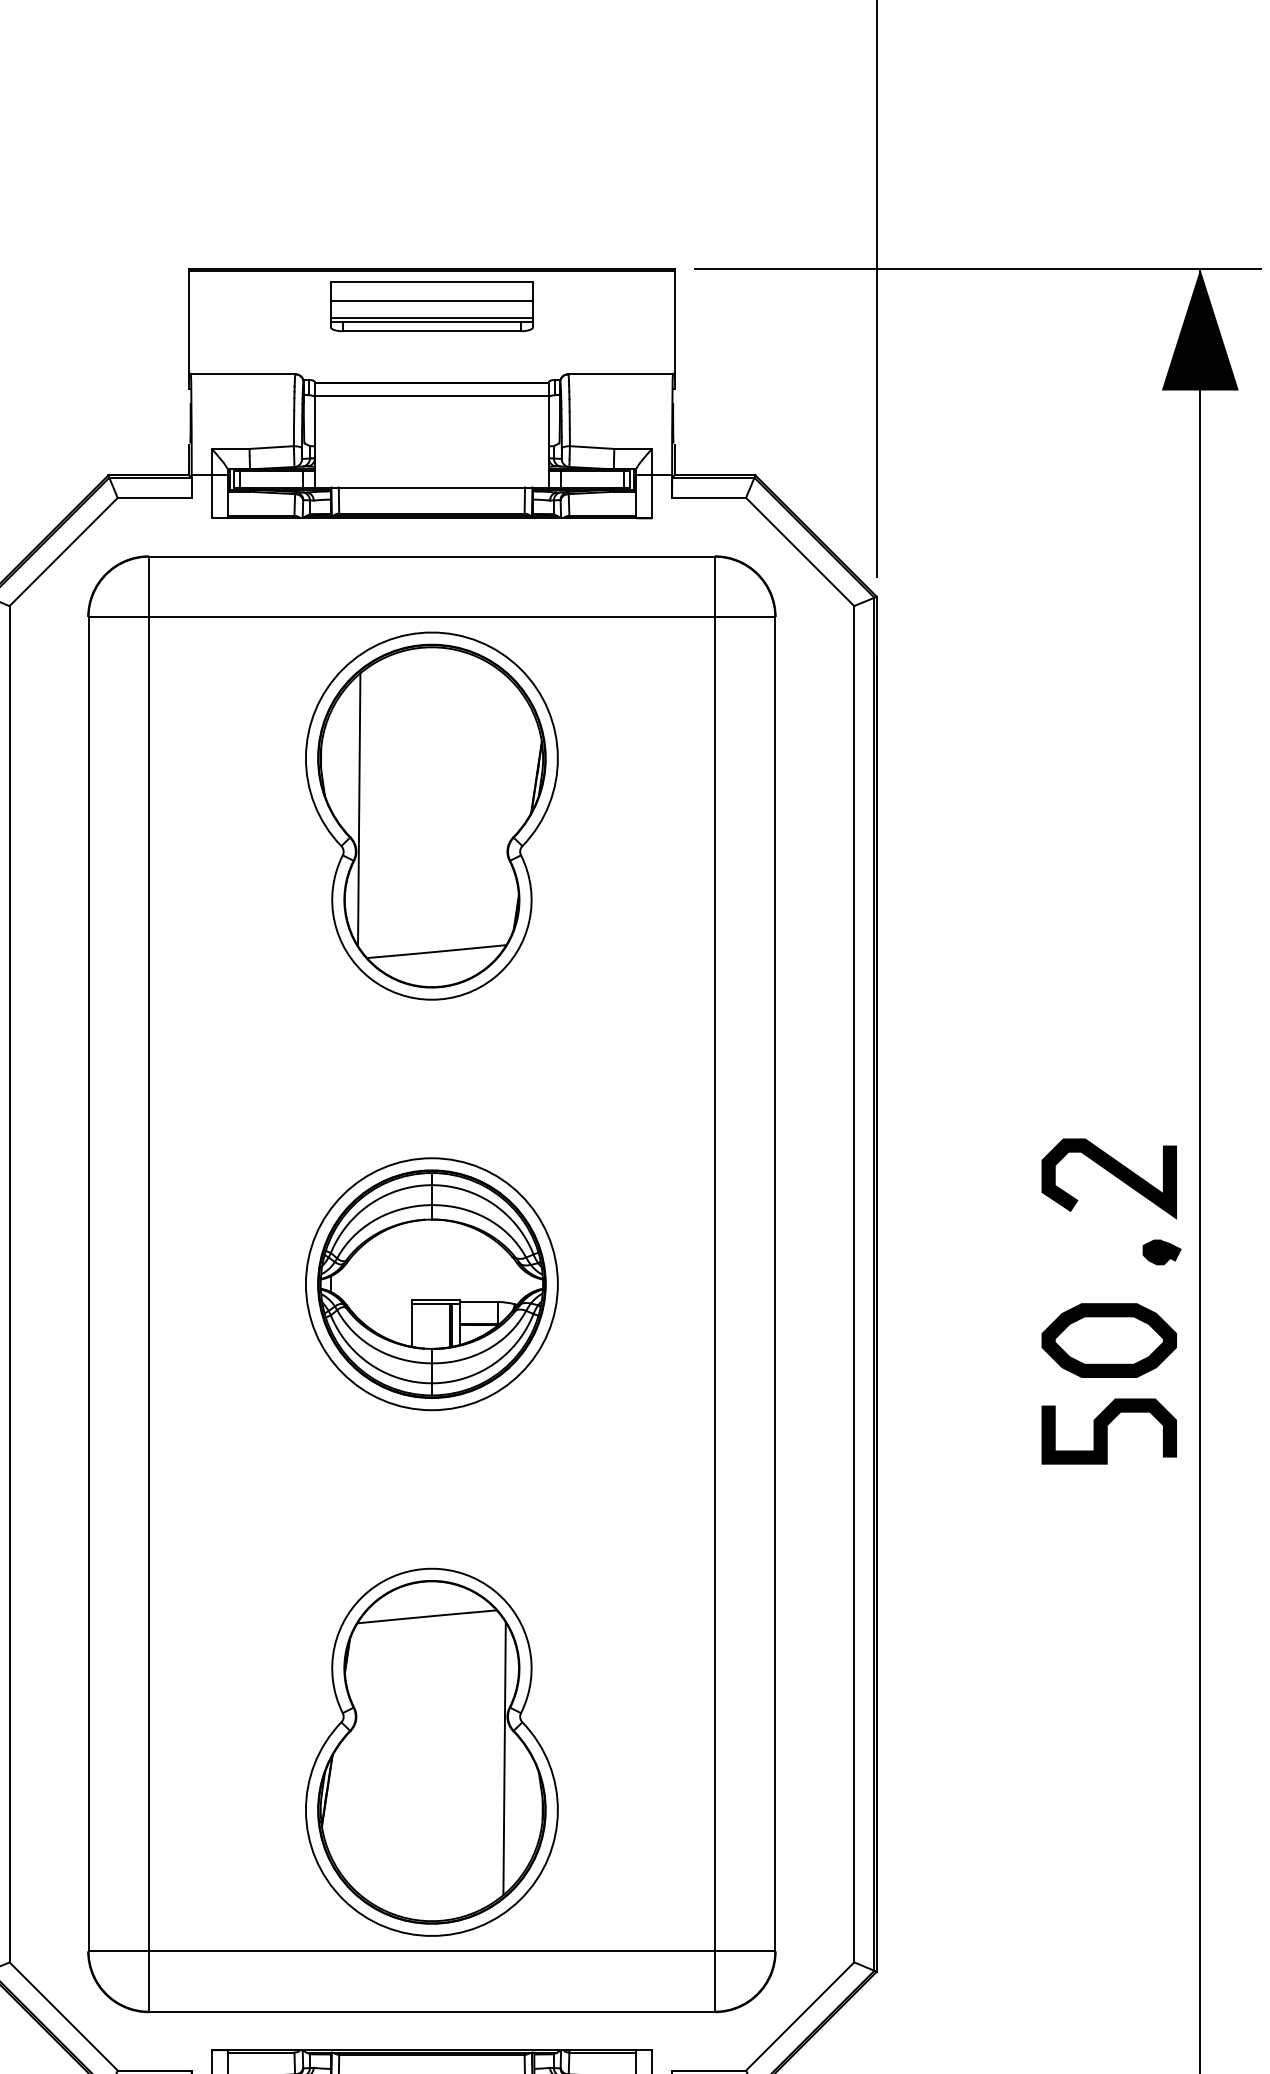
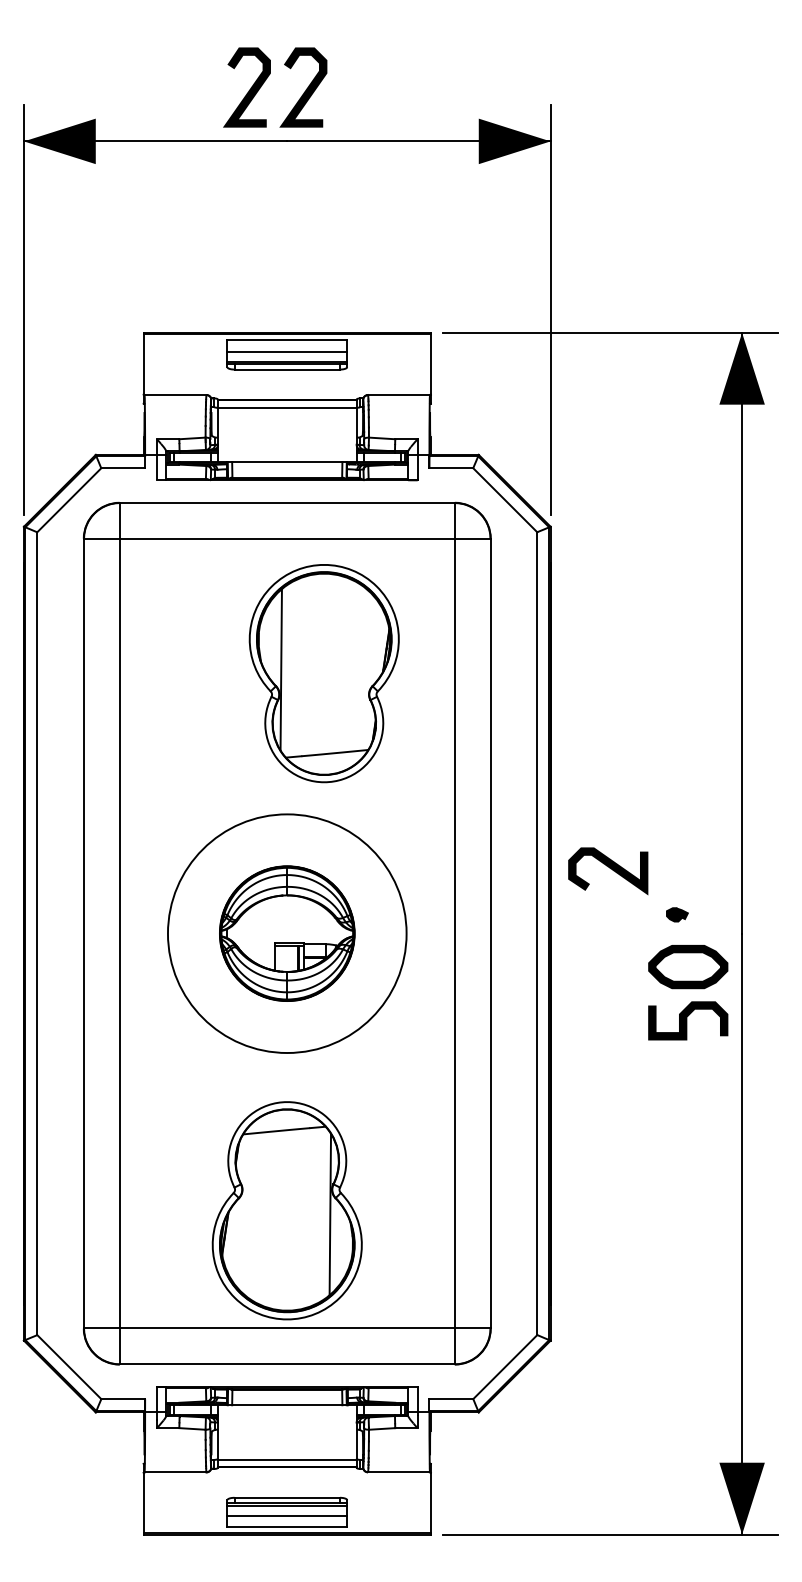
part: (430, 815) -> (323, 673), moved
curve: (1111, 1174) -> (609, 868), moved
part: (1162, 1251) -> (677, 914), moved
circle: (430, 1283) -> (286, 933), size x1.6

